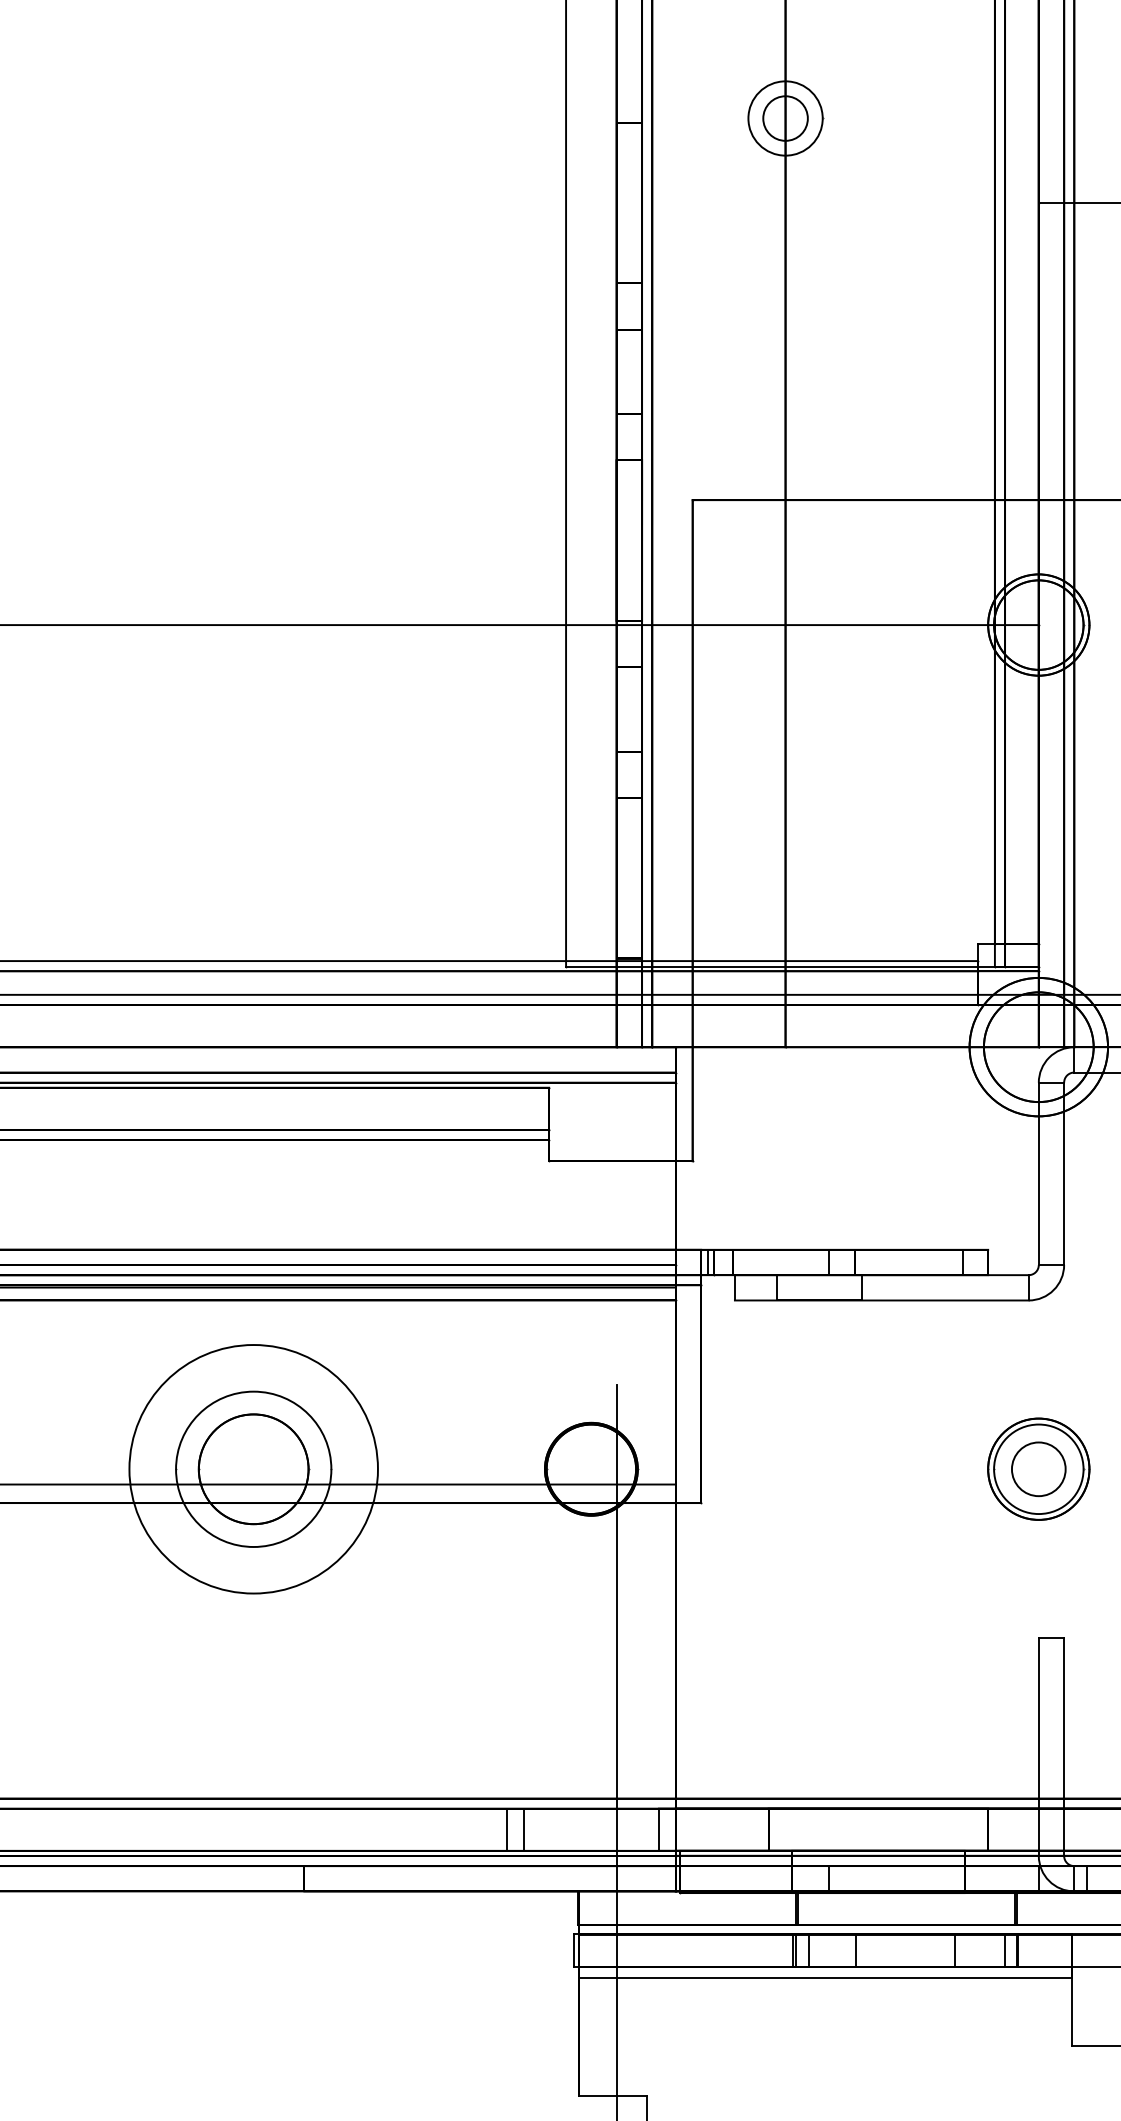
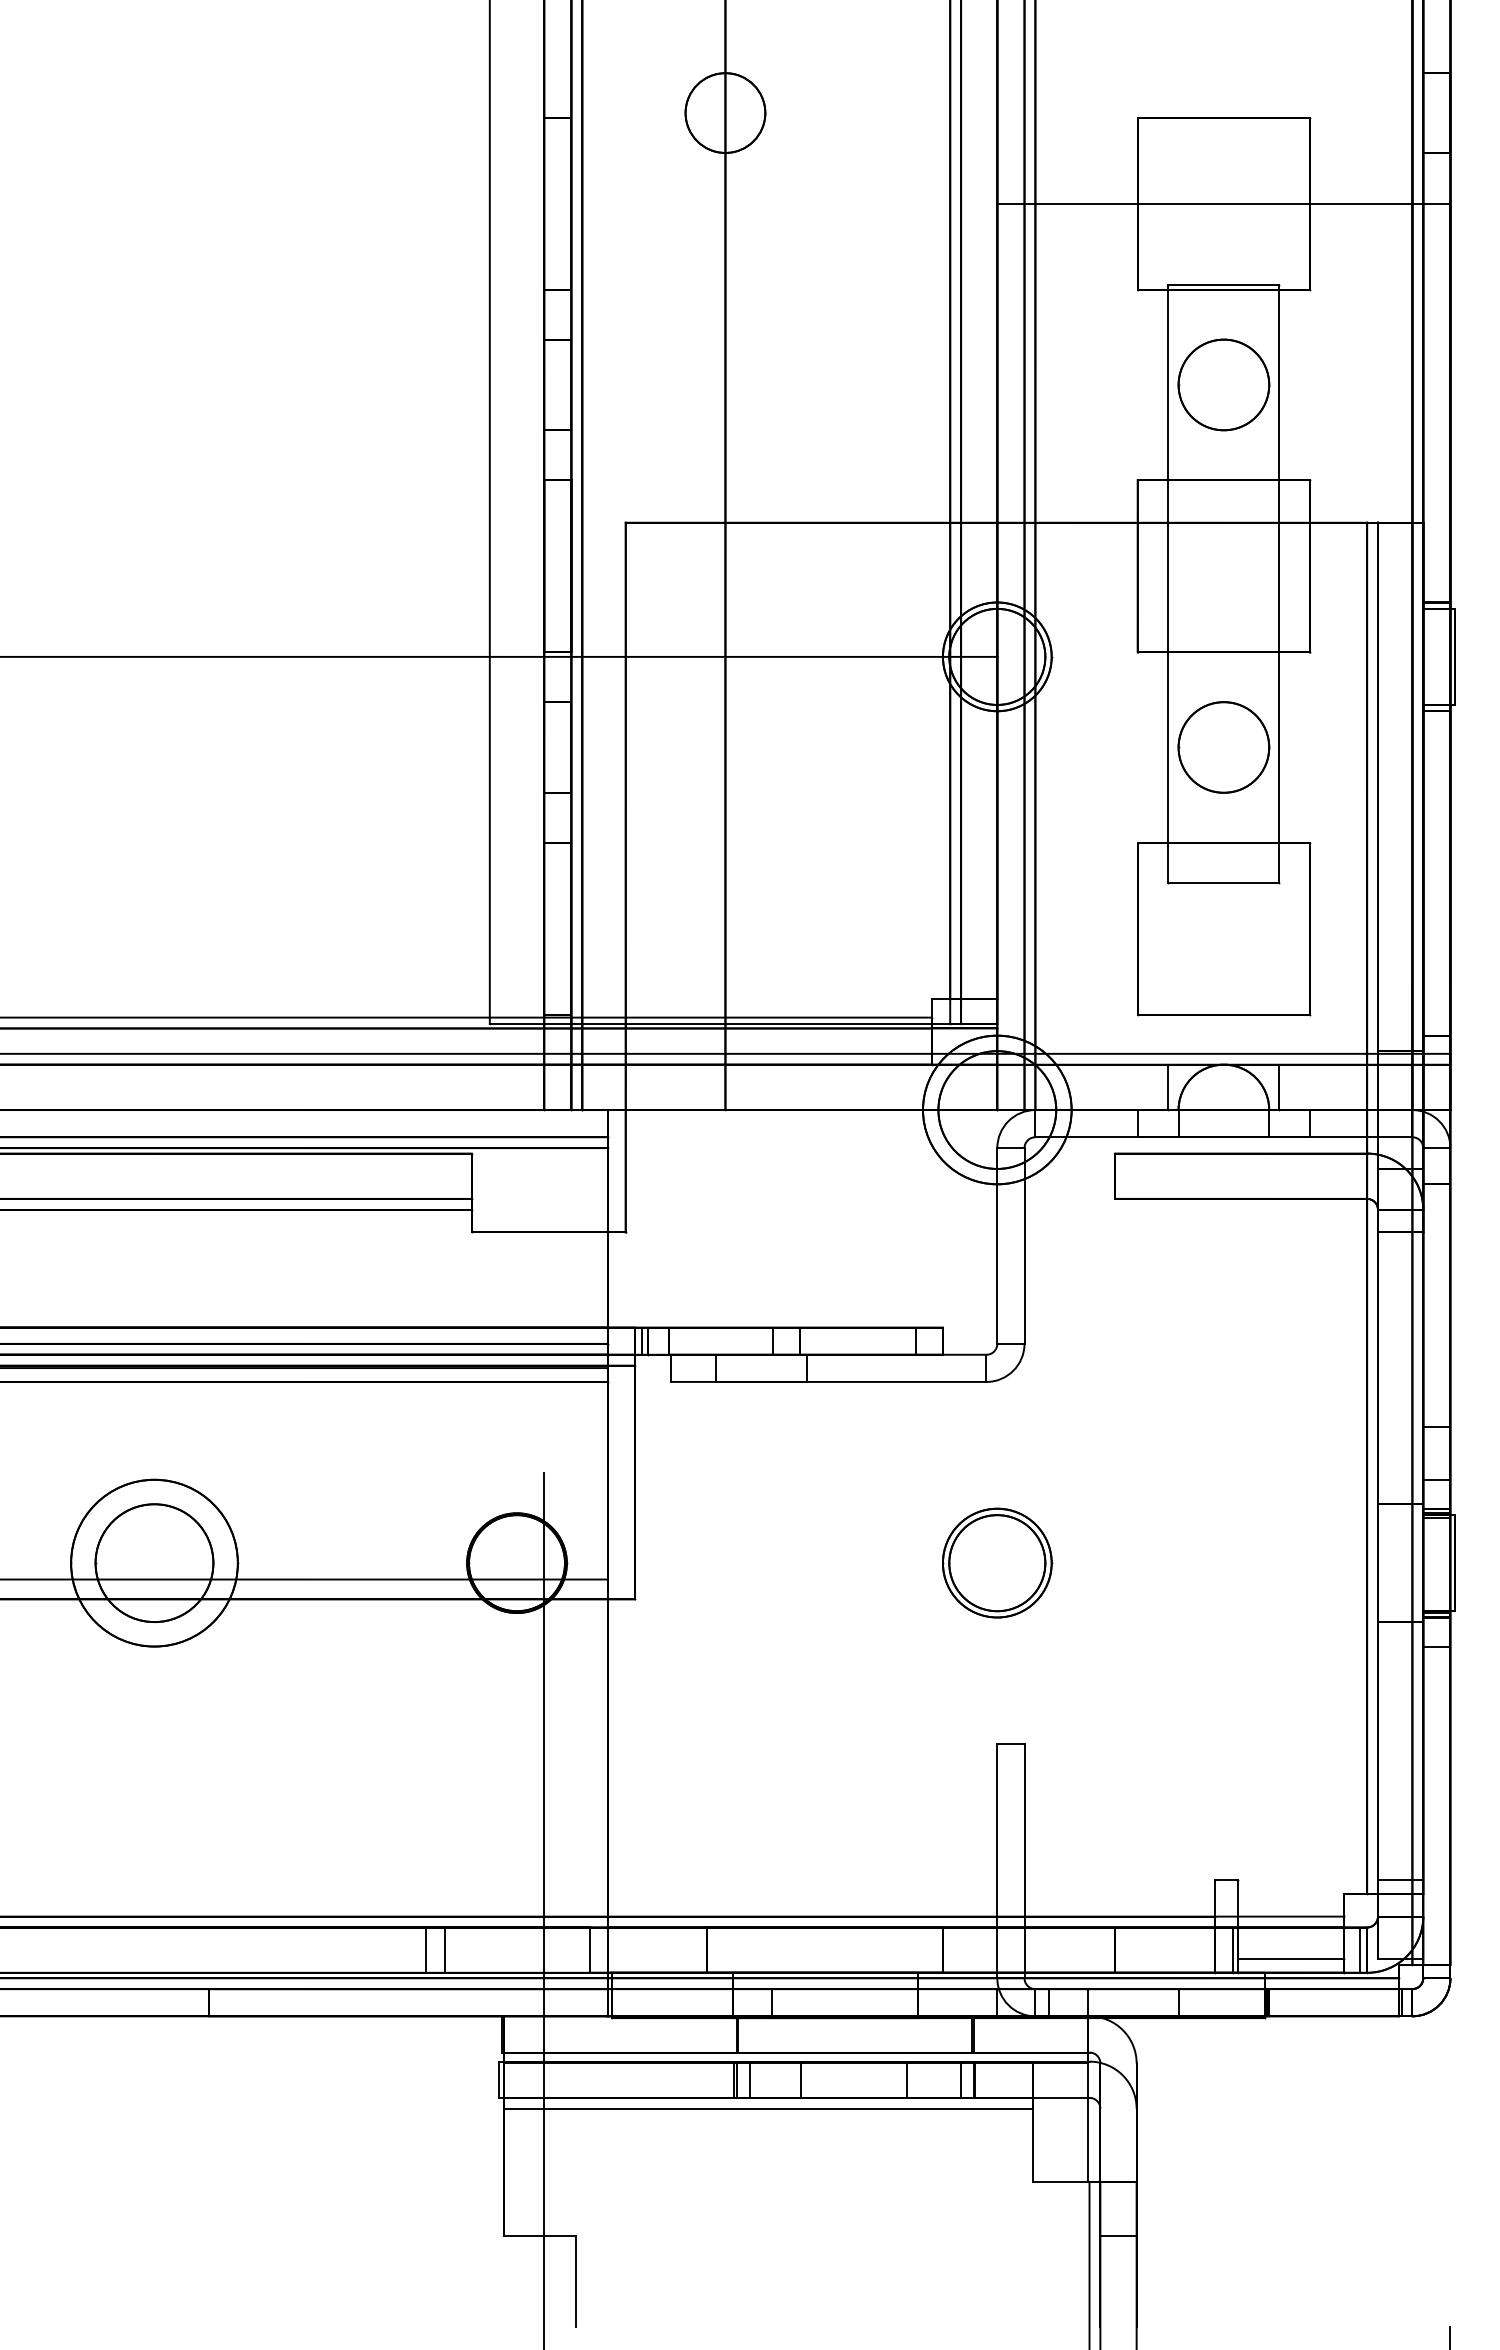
circle: (785, 118) -> (725, 113), size x1.67
circle: (253, 1468) -> (154, 1562), size x0.62
circle: (1038, 1469) -> (997, 1563), size x1.67

